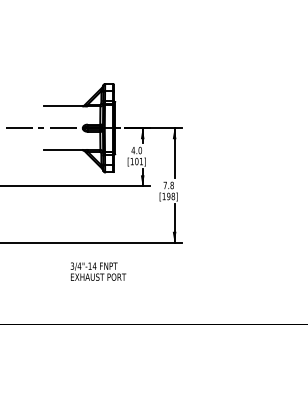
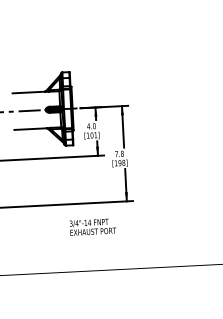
text: (98, 271) -> (93, 226), moved

